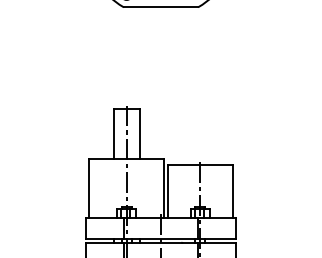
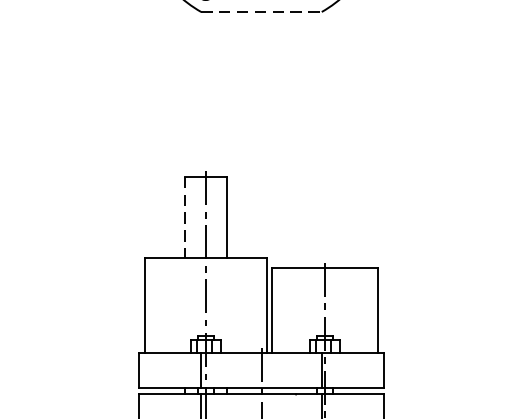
line: (161, 7) -> (262, 12), solid -> dashed
line: (113, 133) -> (184, 216), solid -> dashed

